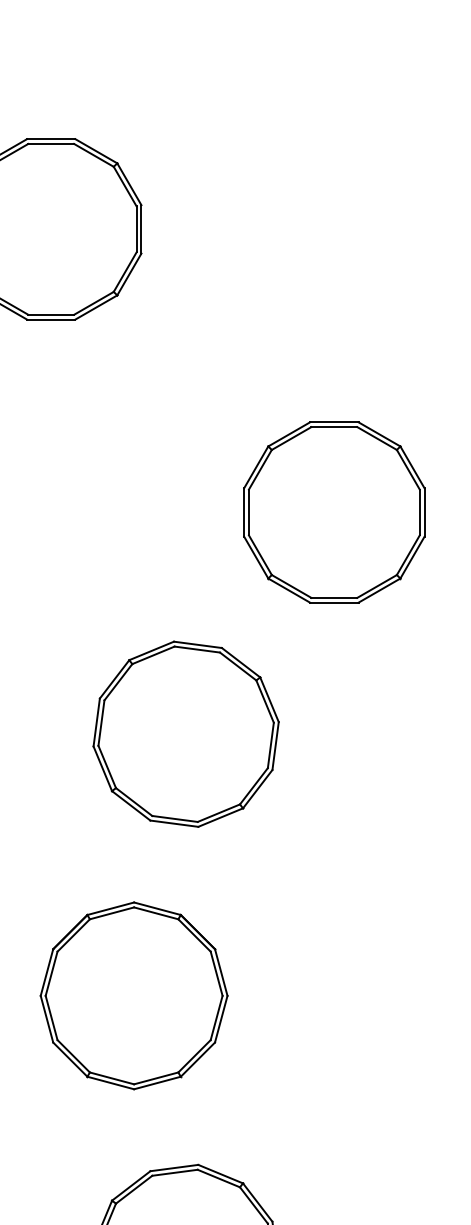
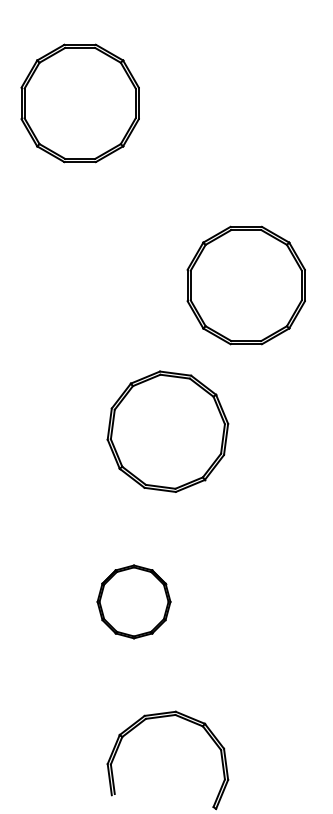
part: (333, 512) -> (245, 285), moved
part: (133, 995) -> (133, 601), size x0.6

